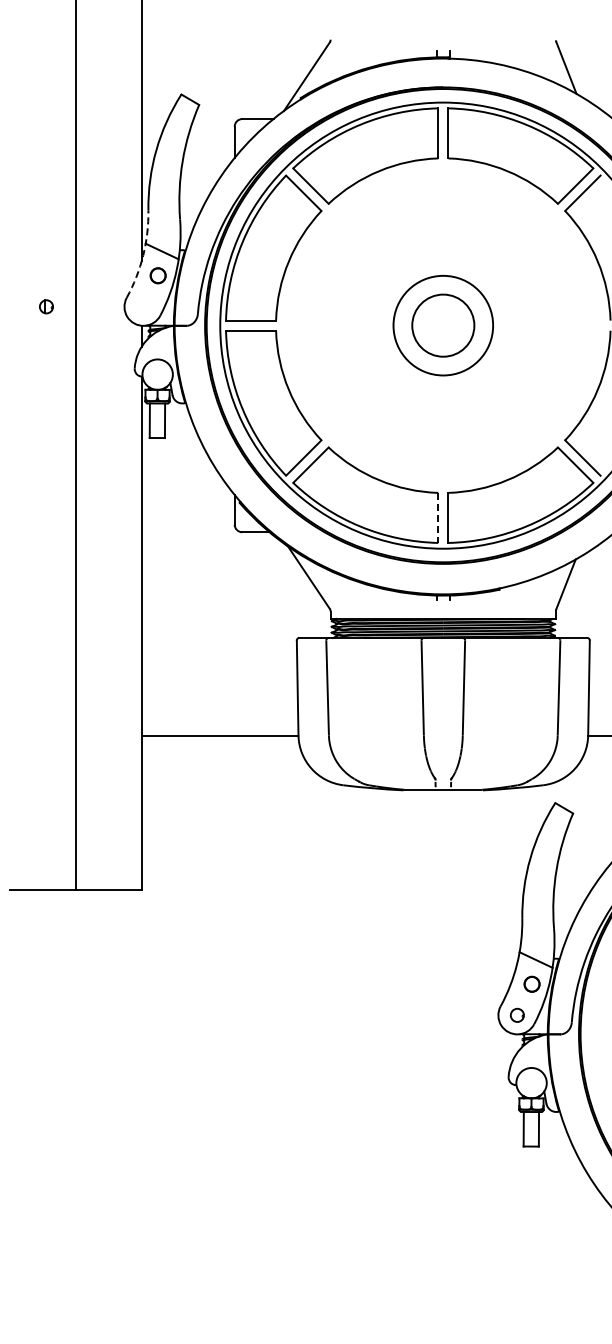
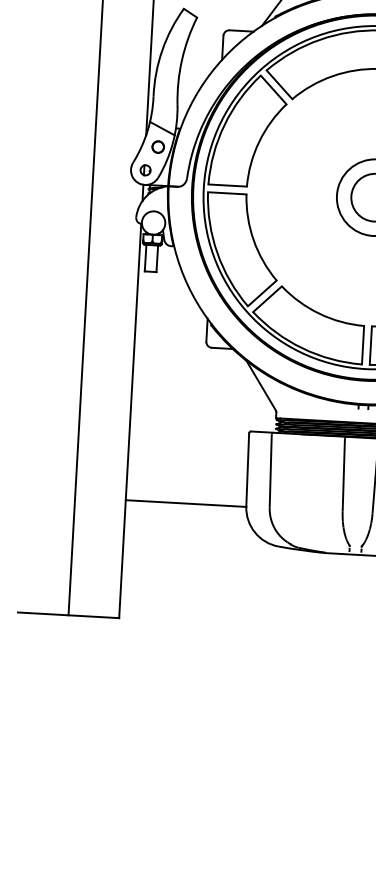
arc: (143, 255) -> (147, 130), dashed -> solid
part: (46, 306) -> (145, 170), moved
line: (438, 518) -> (363, 345), dashed -> solid

